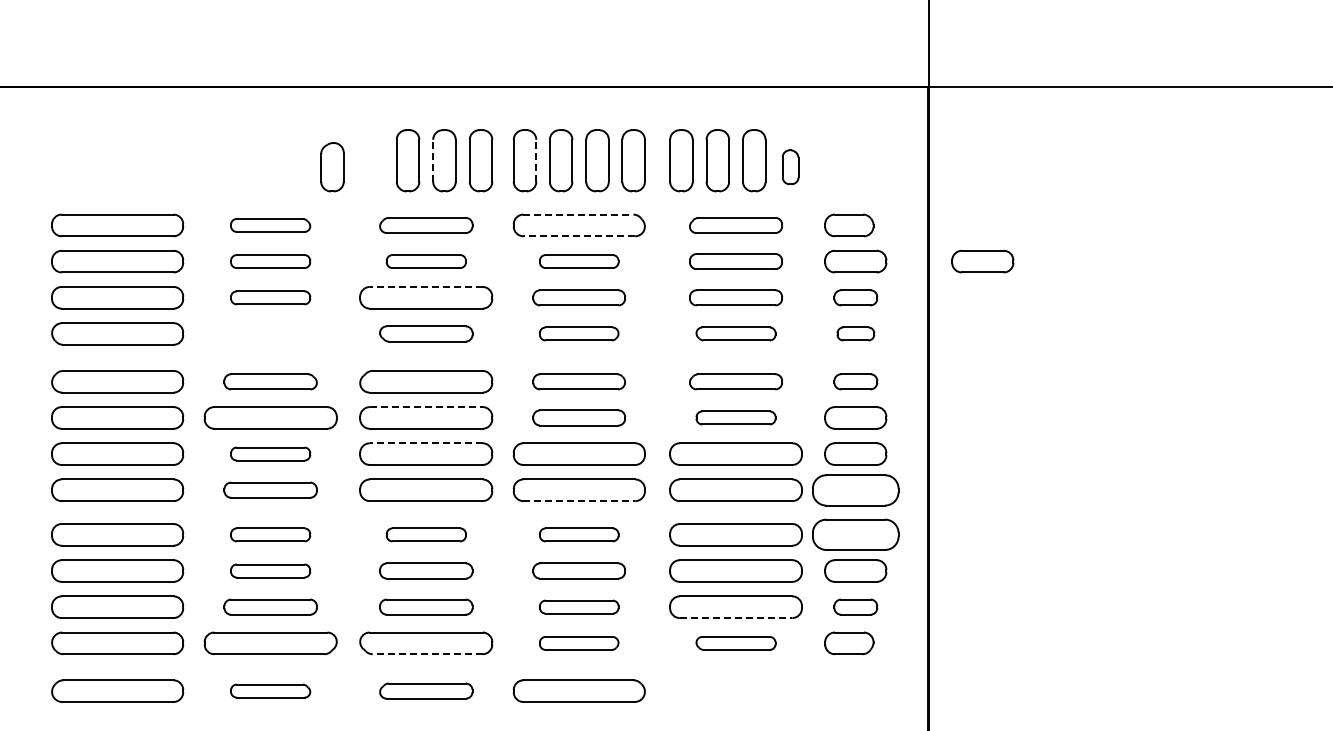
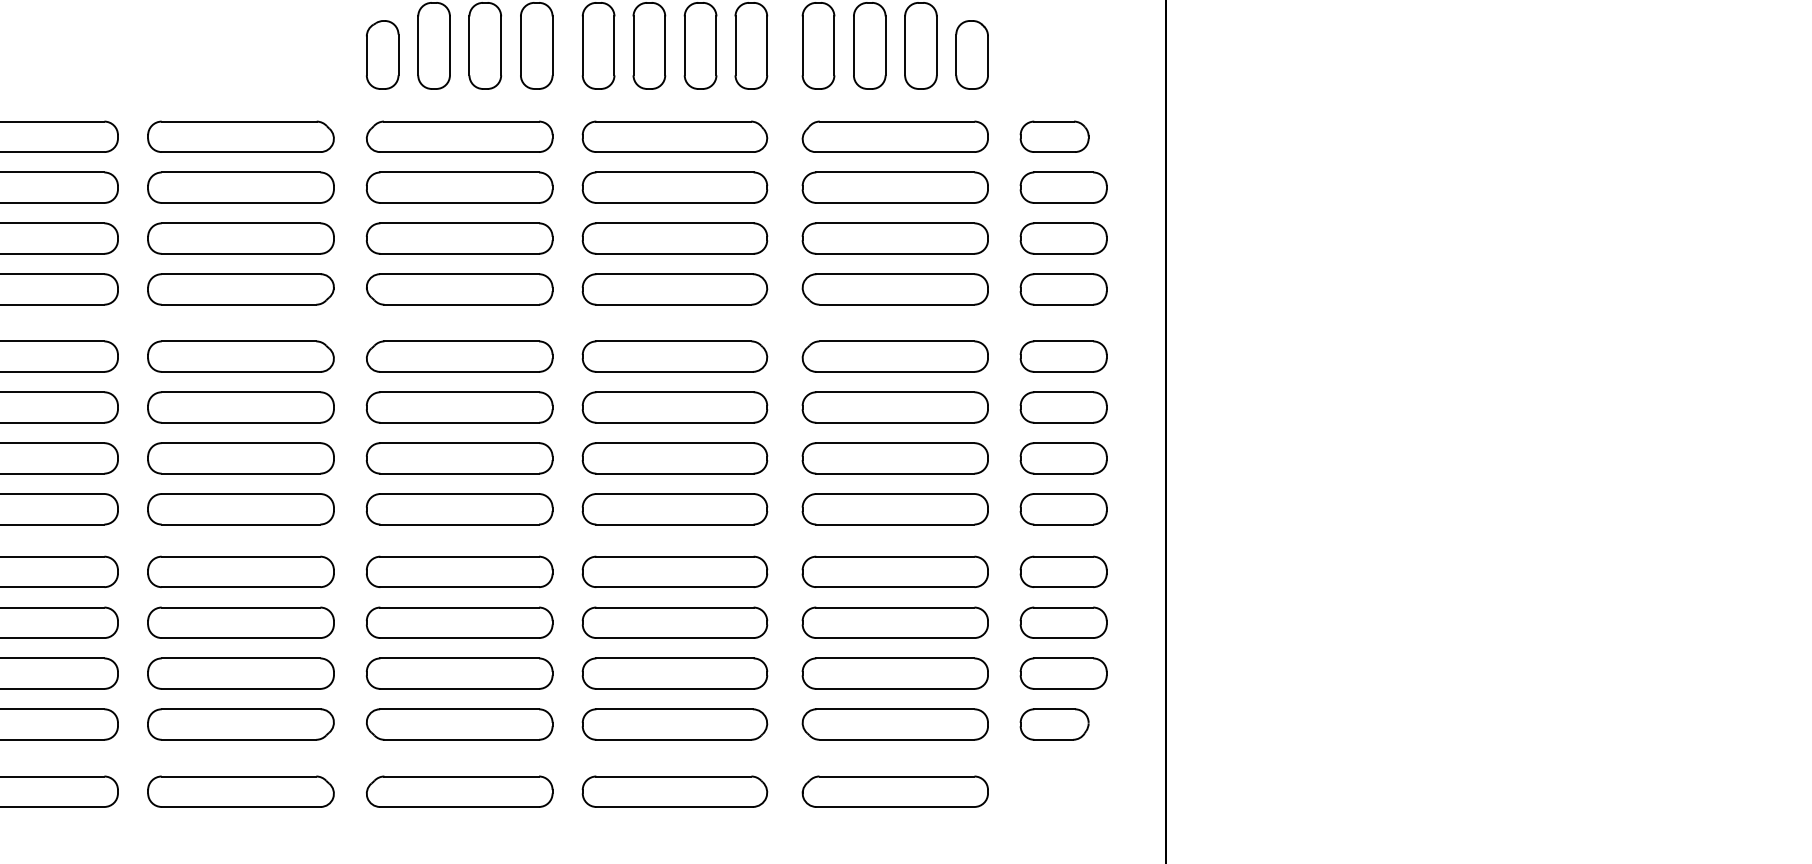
line: (433, 160) -> (469, 45), dashed -> solid
line: (536, 160) -> (614, 45), dashed -> solid
part: (332, 167) -> (382, 55), moved
part: (790, 167) -> (971, 55), size x1.43
line: (578, 214) -> (673, 121), dashed -> solid
part: (270, 225) -> (240, 136), size x1.67
part: (426, 225) -> (460, 136), size x1.43
part: (735, 225) -> (894, 136), size x1.43
line: (579, 236) -> (675, 152), dashed -> solid
part: (270, 261) -> (240, 187), size x1.67
part: (426, 261) -> (460, 187), size x1.67
part: (578, 261) -> (673, 187), size x1.67
part: (735, 261) -> (894, 187), size x1.43
part: (982, 261) -> (1241, 187), removed
line: (425, 286) -> (458, 222), dashed -> solid
part: (270, 297) -> (240, 238), size x1.67
part: (578, 297) -> (673, 238), size x1.43
part: (735, 297) -> (894, 238), size x1.43
part: (855, 297) -> (1063, 238), size x1.43
part: (270, 333) -> (240, 288), added
part: (426, 333) -> (460, 288), size x1.43
part: (578, 333) -> (673, 288), size x1.67
part: (735, 333) -> (894, 288), size x1.67
part: (855, 333) -> (1063, 288), size x1.67
part: (270, 381) -> (240, 356), size x1.43
part: (578, 381) -> (673, 356), size x1.43
part: (735, 381) -> (894, 356), size x1.43
part: (855, 381) -> (1063, 356), size x1.43
line: (426, 407) -> (460, 392), dashed -> solid
part: (578, 417) -> (673, 406), size x1.43
part: (735, 417) -> (894, 406), size x1.67
line: (425, 443) -> (458, 443), dashed -> solid
part: (270, 453) -> (240, 457), size x1.67
part: (270, 489) -> (240, 508), size x1.43
part: (855, 489) -> (1063, 508), size x0.71
line: (579, 501) -> (675, 525), dashed -> solid
part: (270, 534) -> (240, 571), size x1.67
part: (426, 534) -> (460, 571), size x1.67
part: (578, 534) -> (673, 571), size x1.67
part: (855, 534) -> (1063, 571), size x0.71
part: (270, 570) -> (240, 622), size x1.67
part: (426, 570) -> (460, 622), size x1.43
part: (578, 570) -> (673, 622), size x1.43
part: (270, 606) -> (240, 672), size x1.43
part: (426, 606) -> (460, 672), size x1.43
part: (578, 606) -> (673, 672), size x1.67
part: (855, 606) -> (1063, 672), size x1.43
line: (736, 618) -> (895, 689), dashed -> solid
part: (578, 643) -> (673, 724), size x1.67
part: (735, 643) -> (894, 724), size x1.67
line: (427, 654) -> (461, 740), dashed -> solid
part: (270, 690) -> (240, 790), size x1.67
part: (426, 690) -> (460, 790), size x1.43
part: (735, 690) -> (894, 790), added

